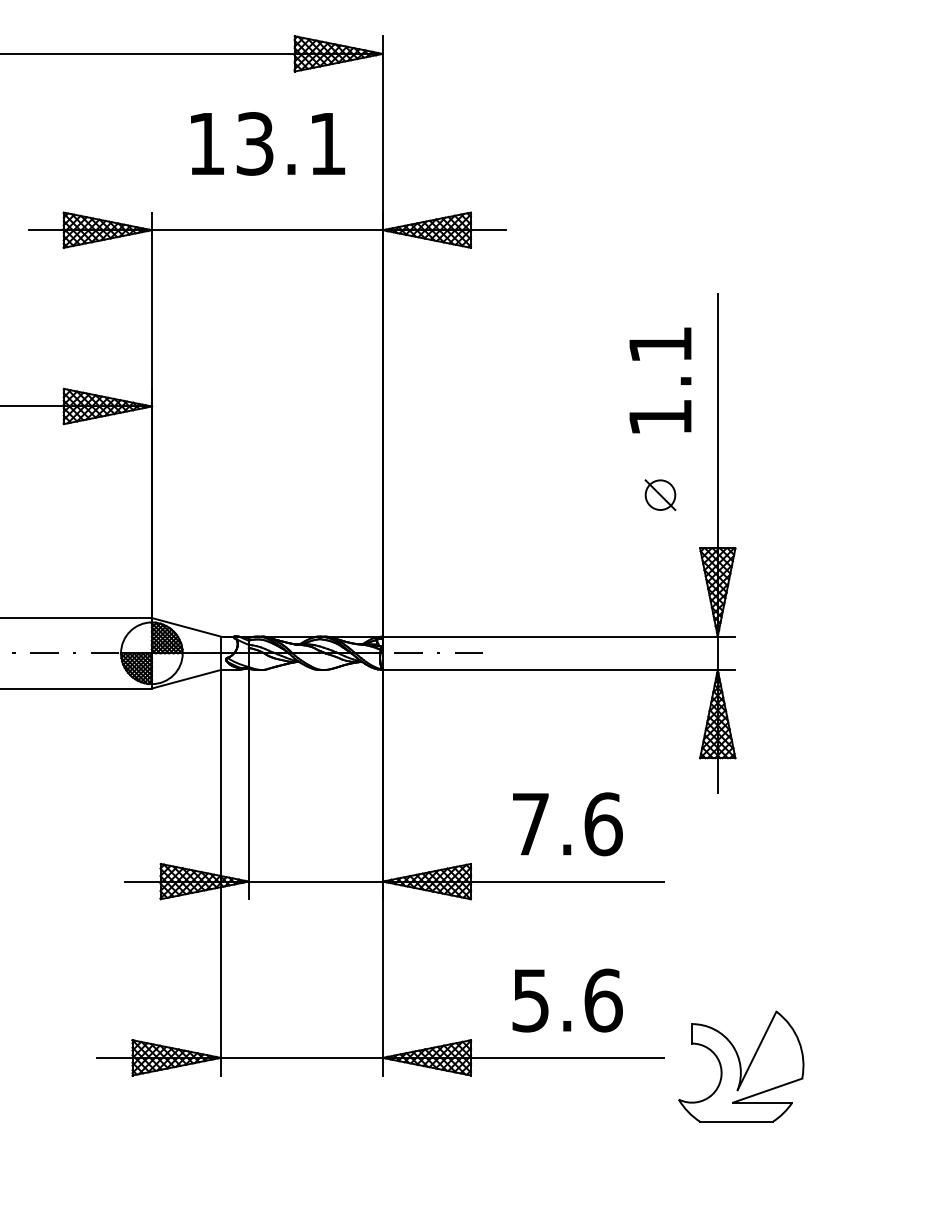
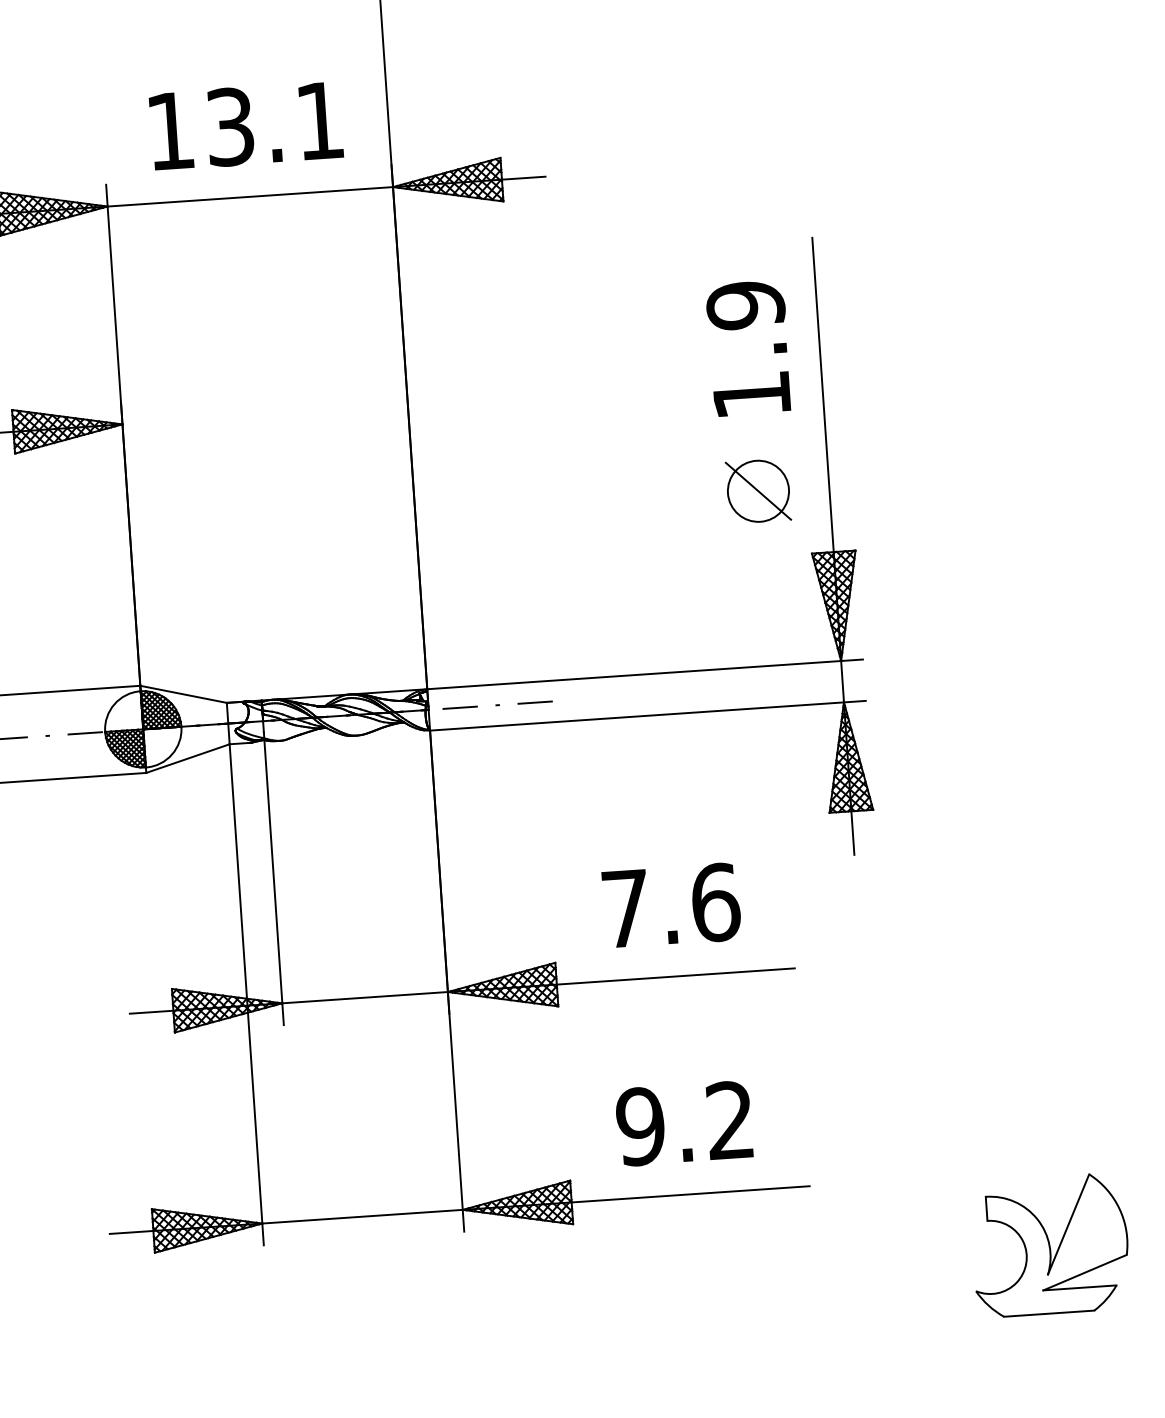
text: (268, 143) -> (246, 125), moved
text: (660, 345) -> (745, 306), 1.1 -> 1.9
part: (660, 494) -> (758, 490), size x1.67
text: (566, 1000) -> (684, 1123), 5.6 -> 9.2
part: (741, 1066) -> (1050, 1245), moved

